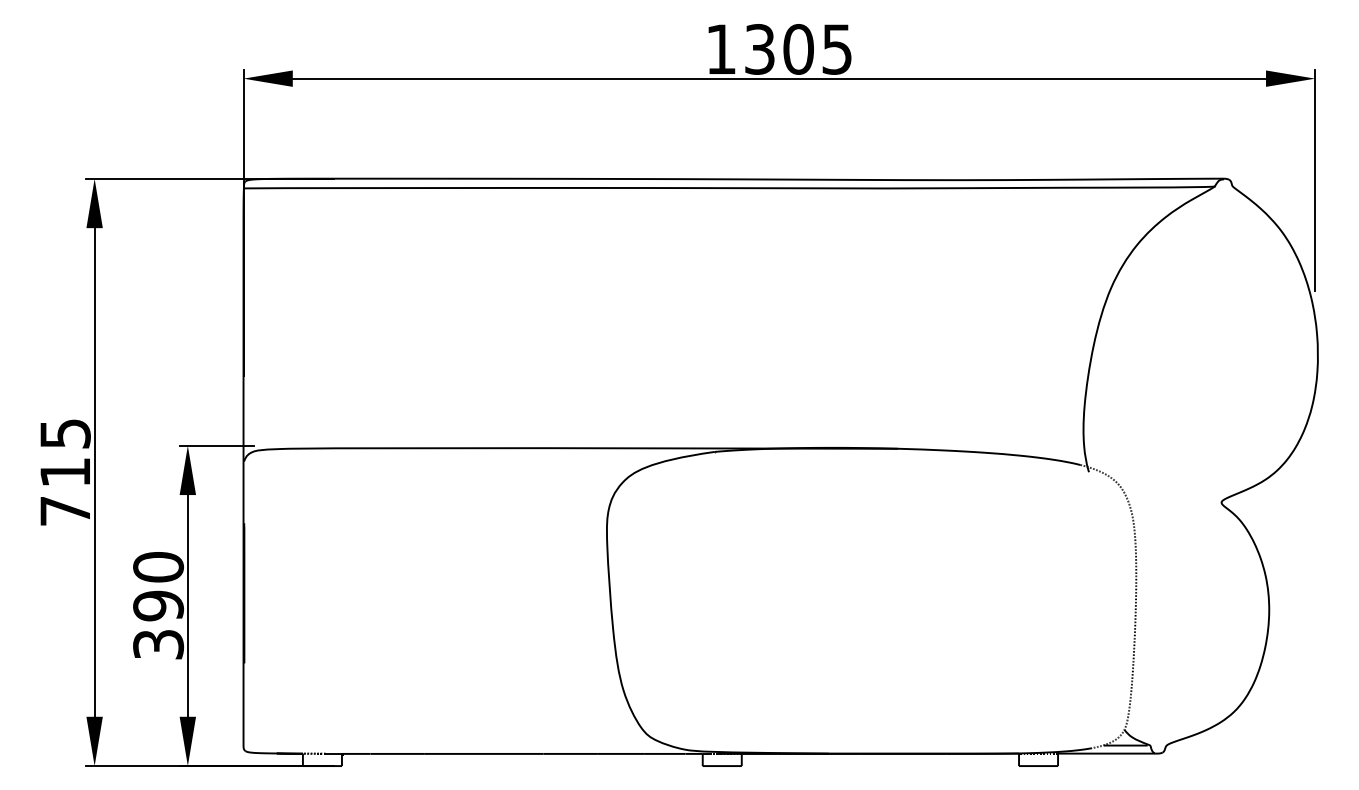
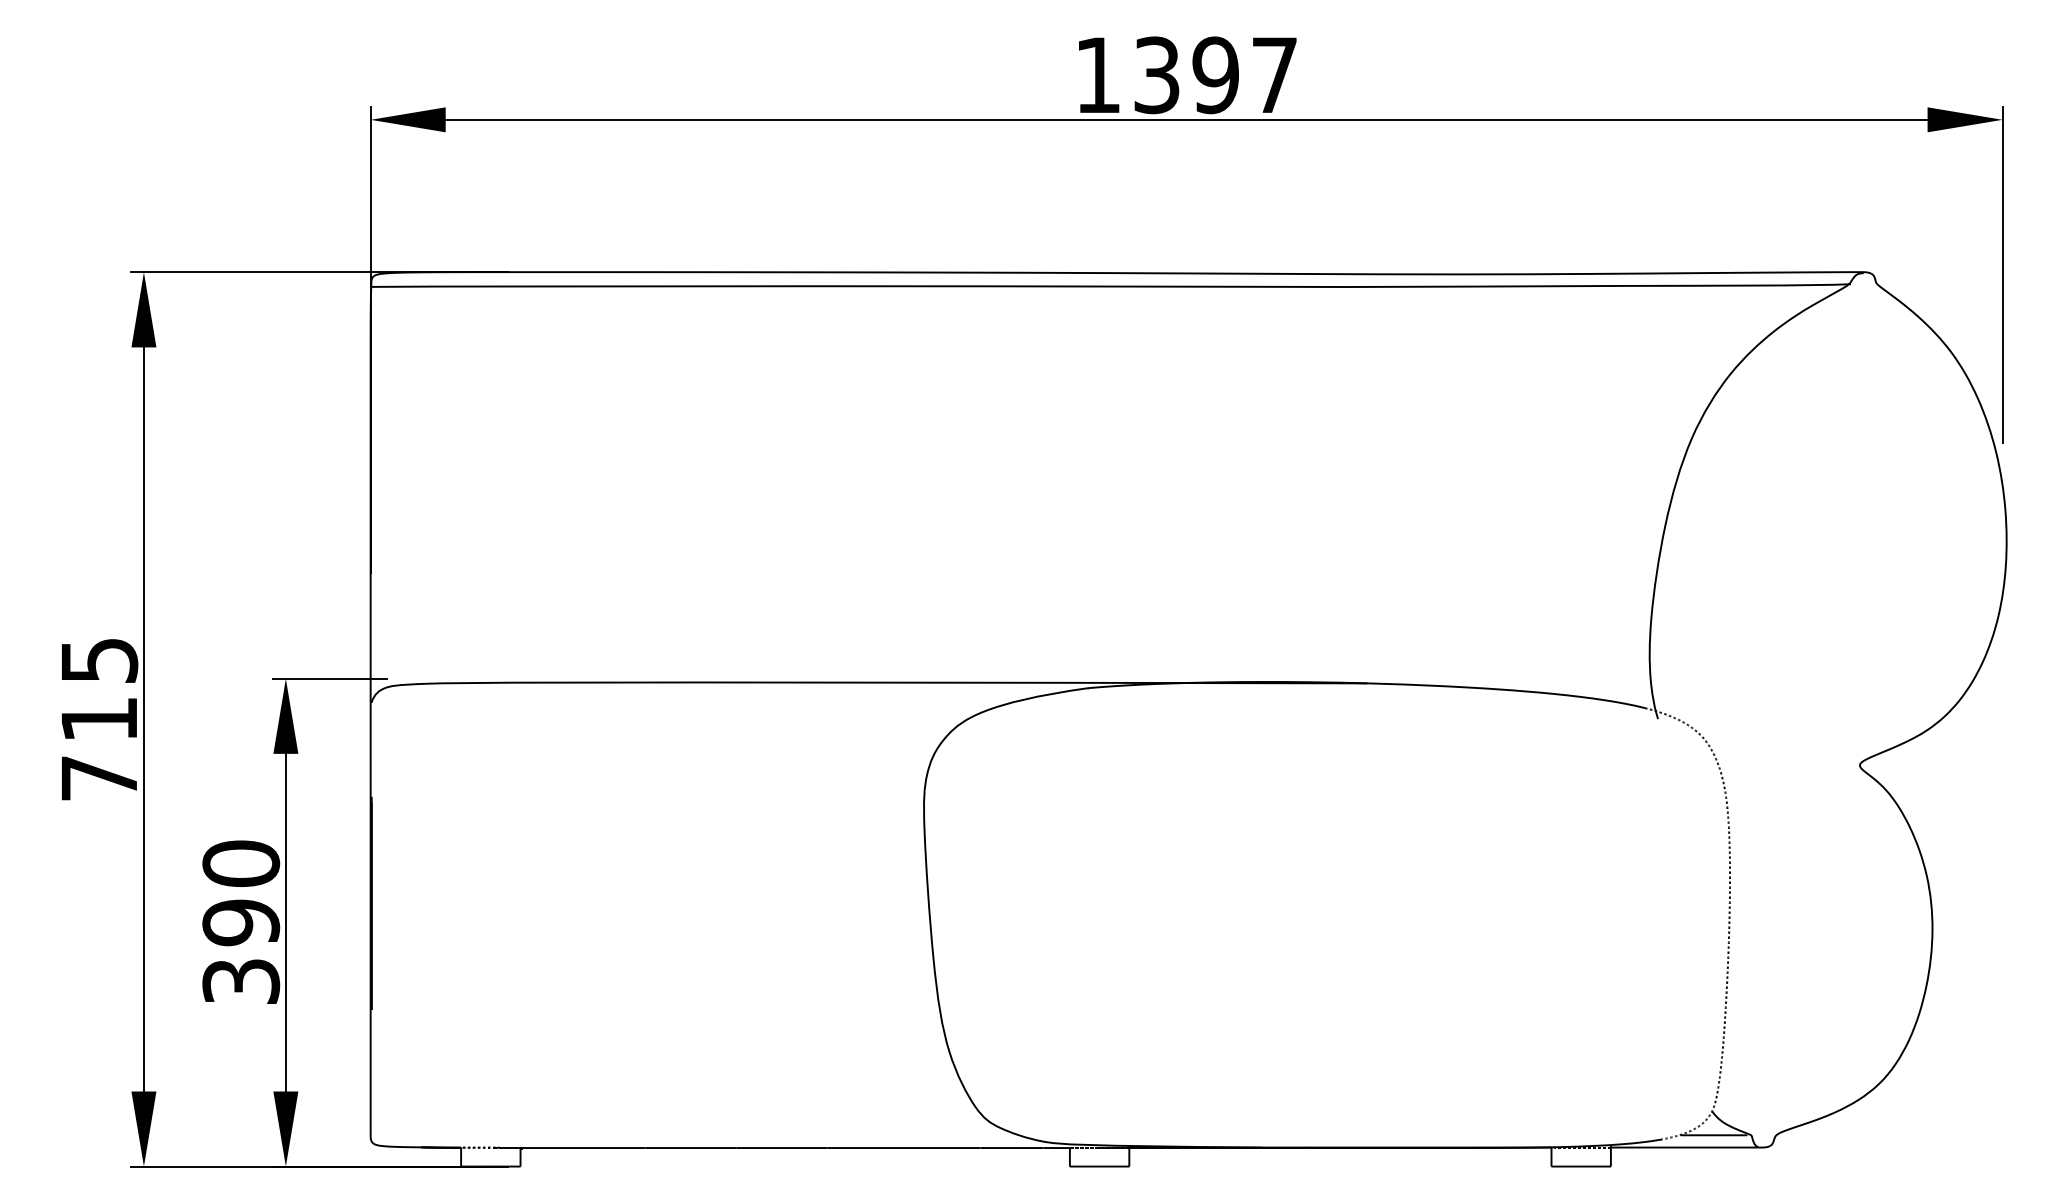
text: (817, 49) -> (1244, 75), 1305 -> 1397

